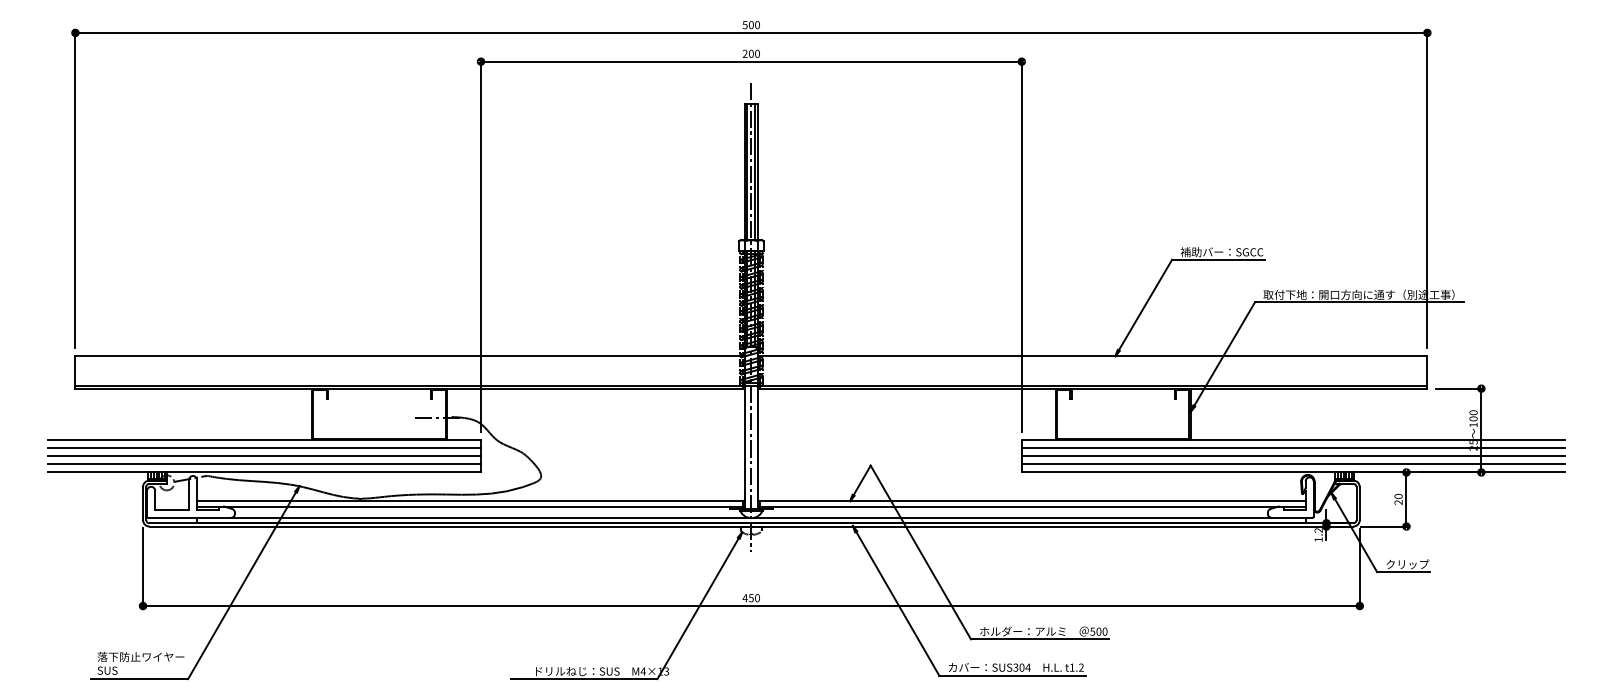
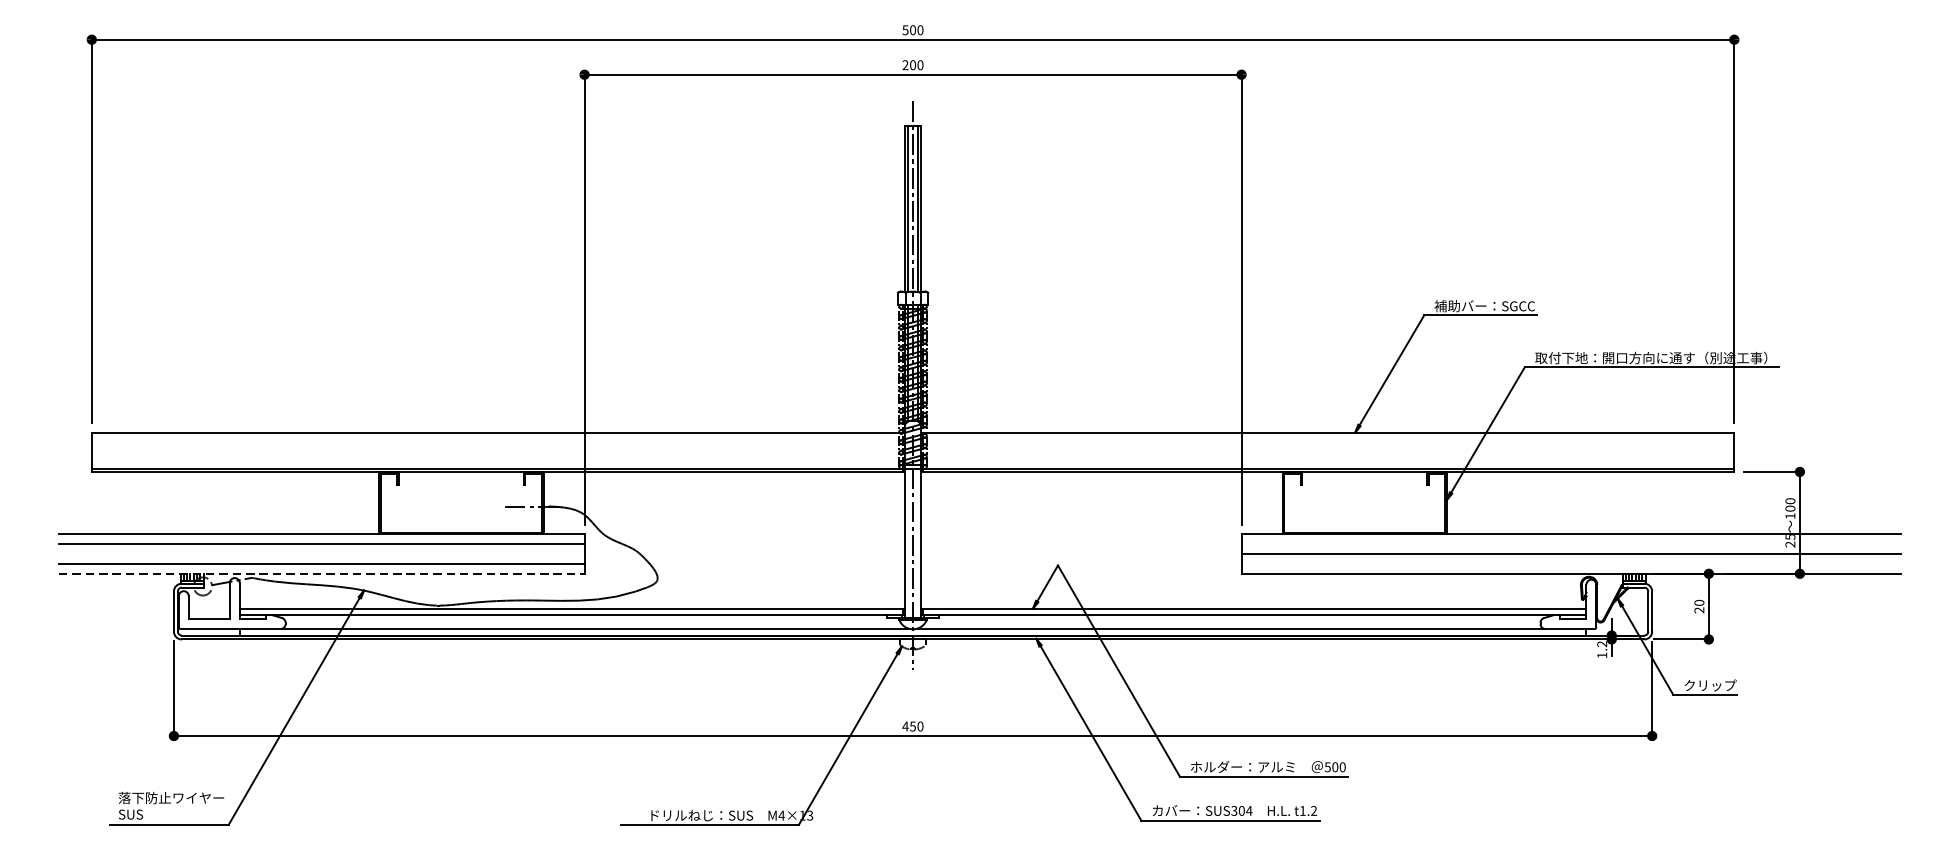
line: (1292, 448) -> (1570, 544), removed
line: (264, 456) -> (321, 554), removed
line: (1292, 464) -> (1570, 564), removed
line: (265, 472) -> (322, 573), solid -> dashed

